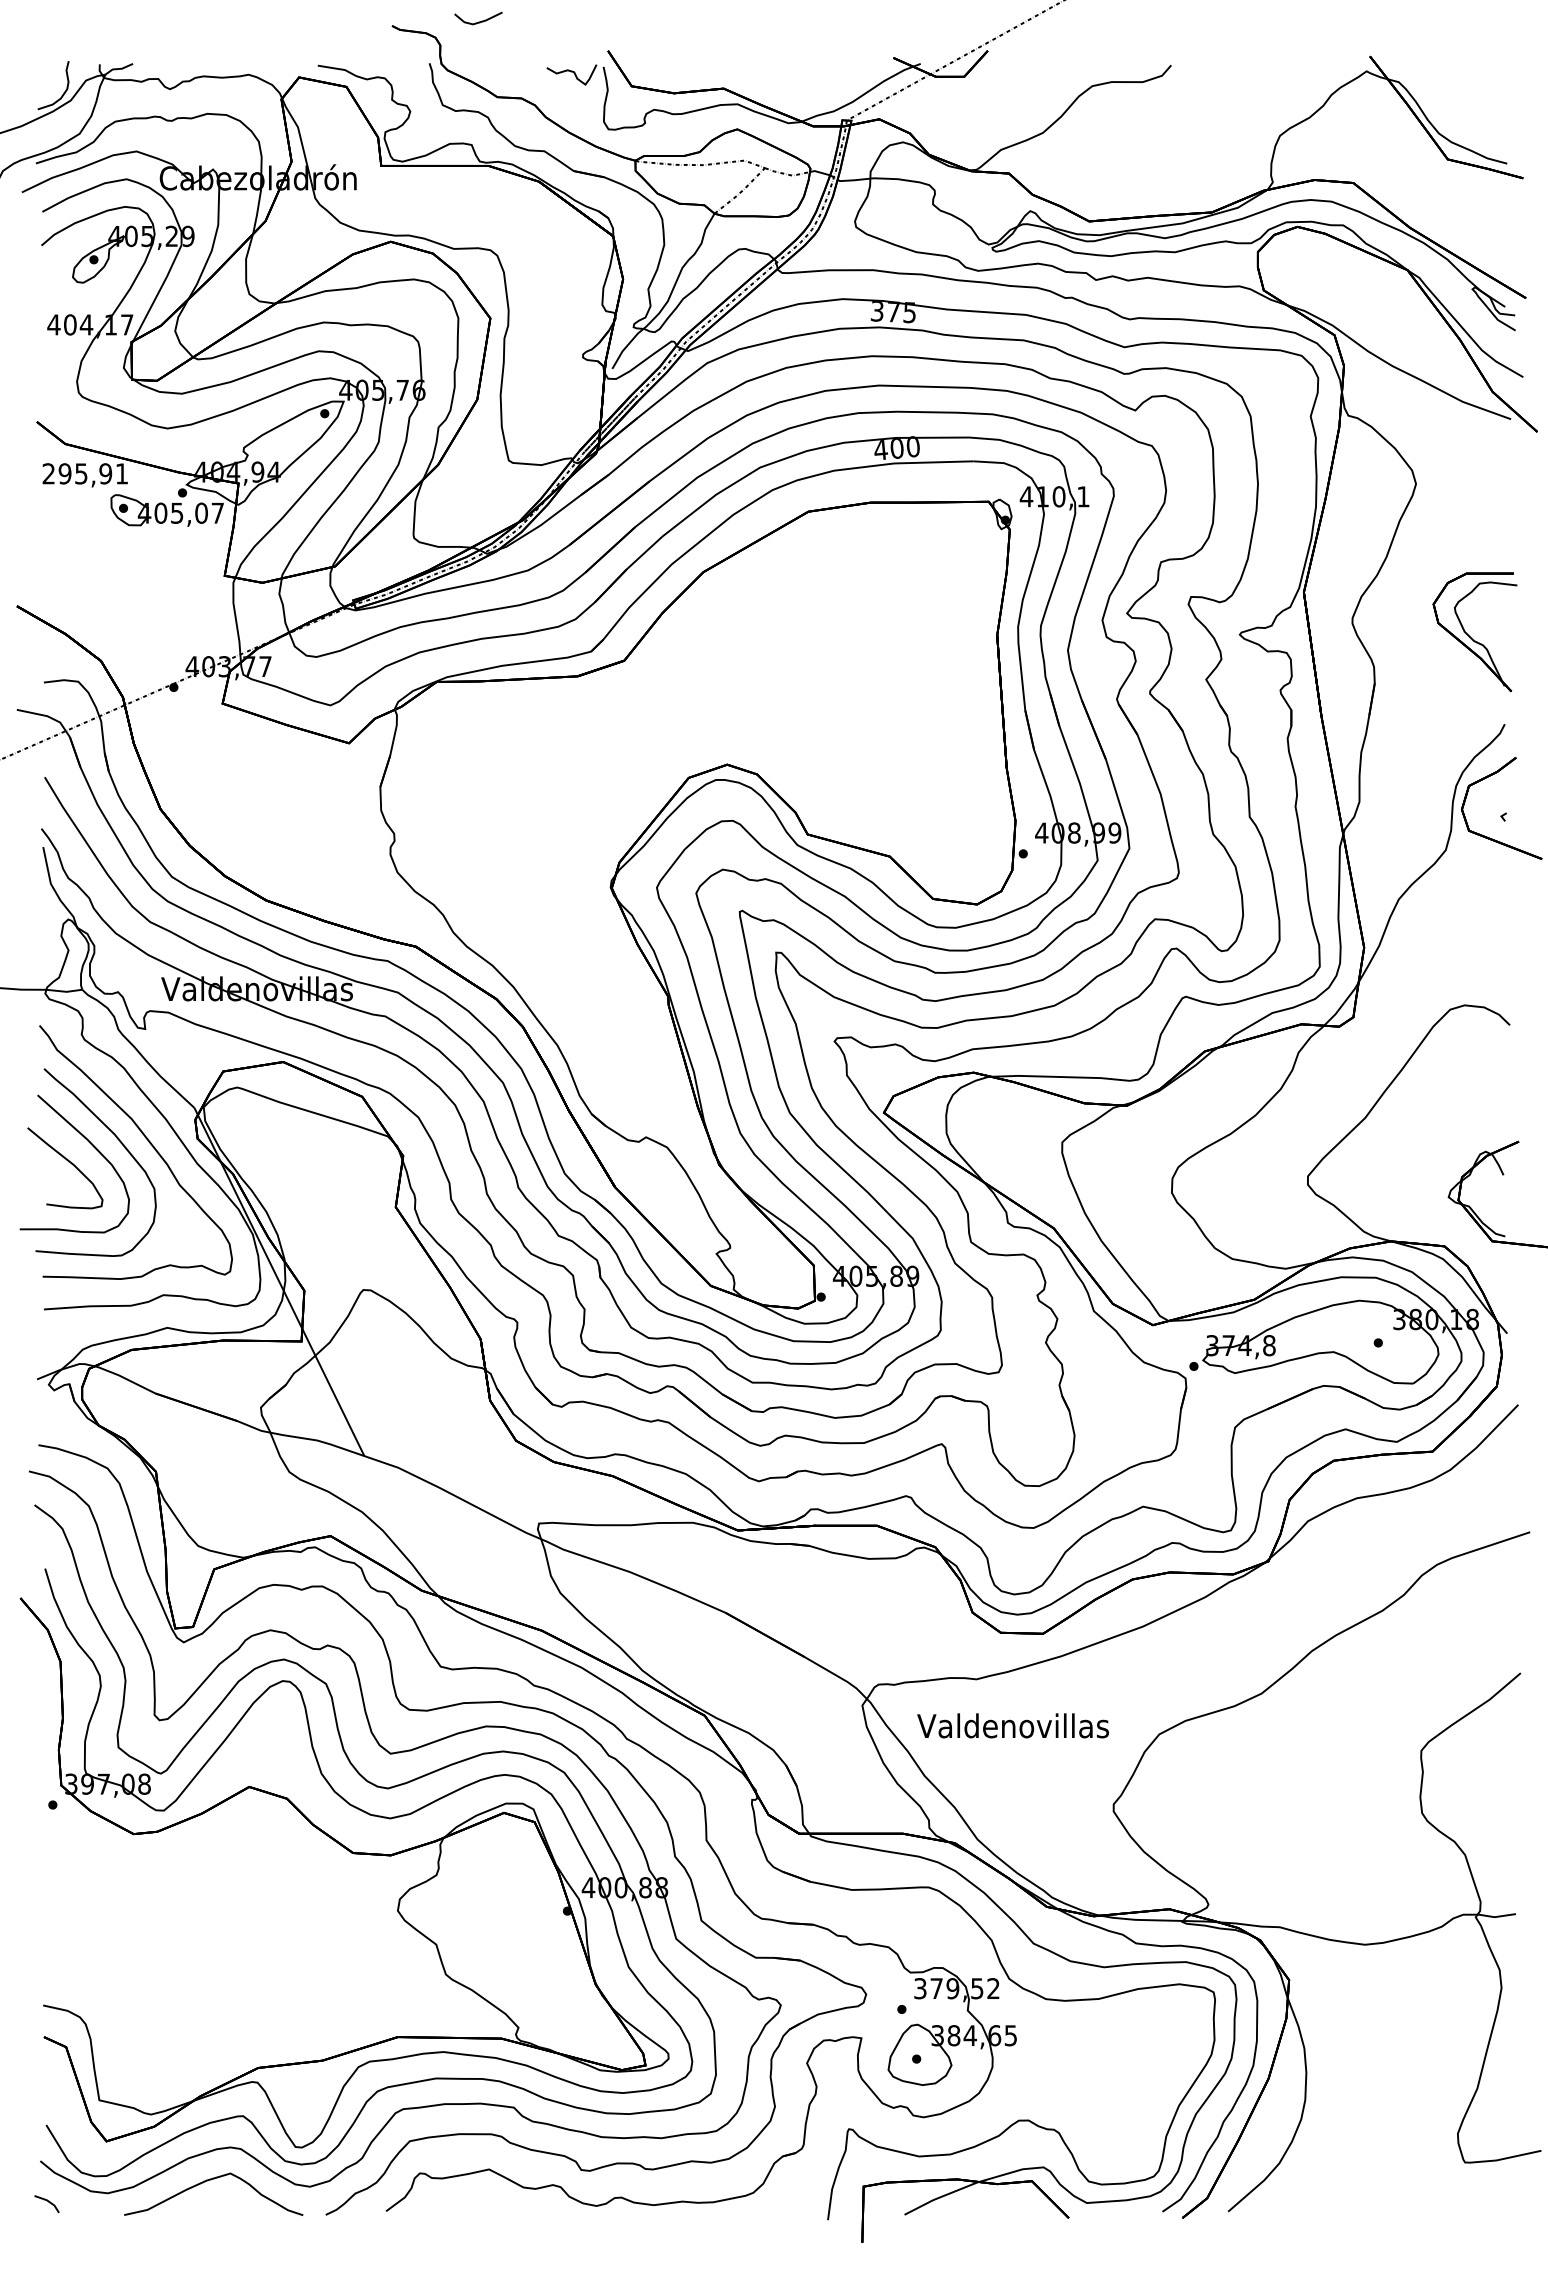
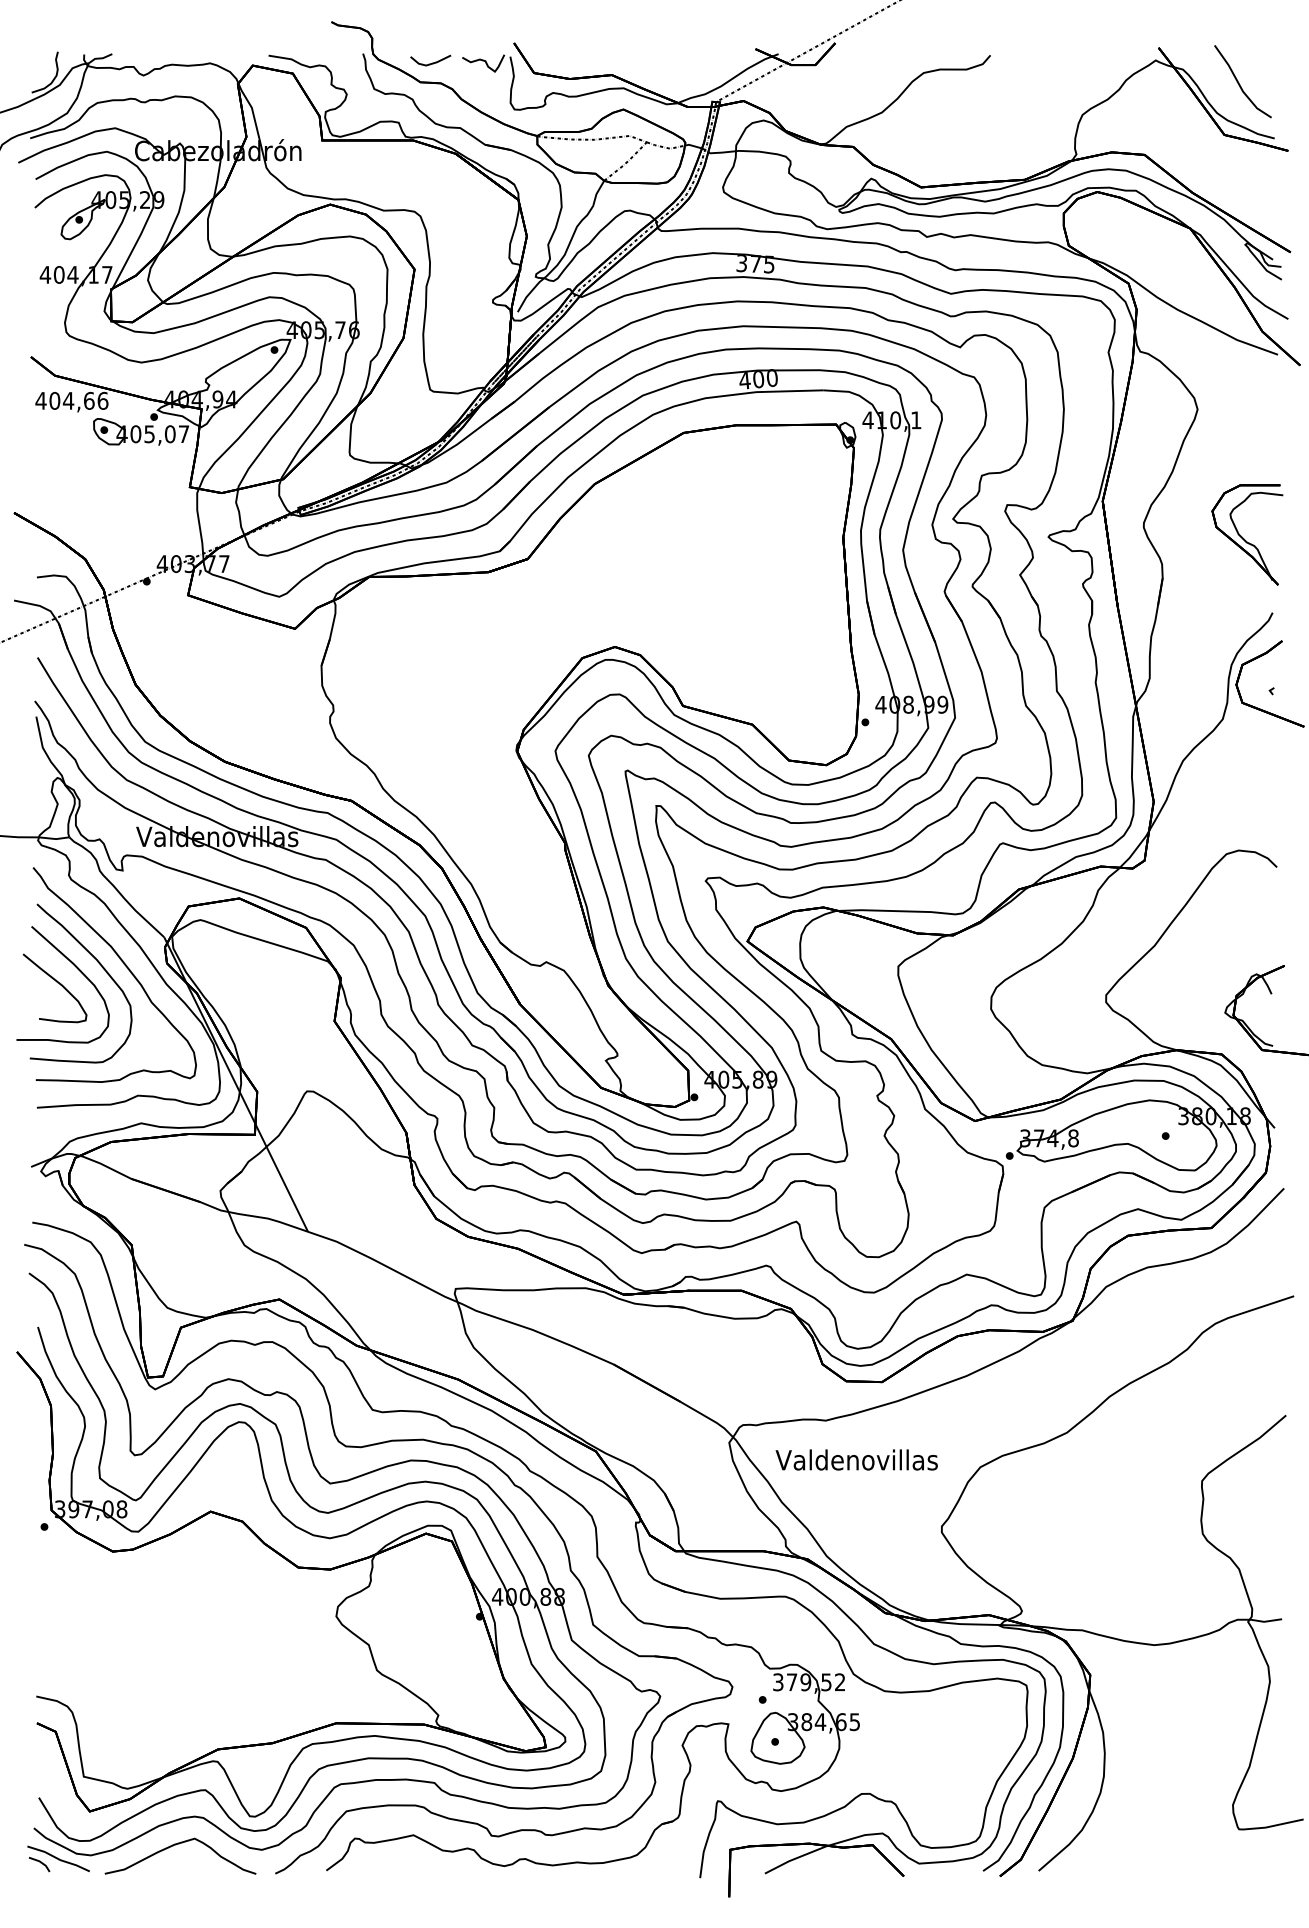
line: (478, 21) -> (430, 63), moved
line: (1466, 99) -> (1240, 84), added
text: (85, 473) -> (72, 400), 295,91 -> 404,66
line: (69, 2197) -> (58, 1858), added

